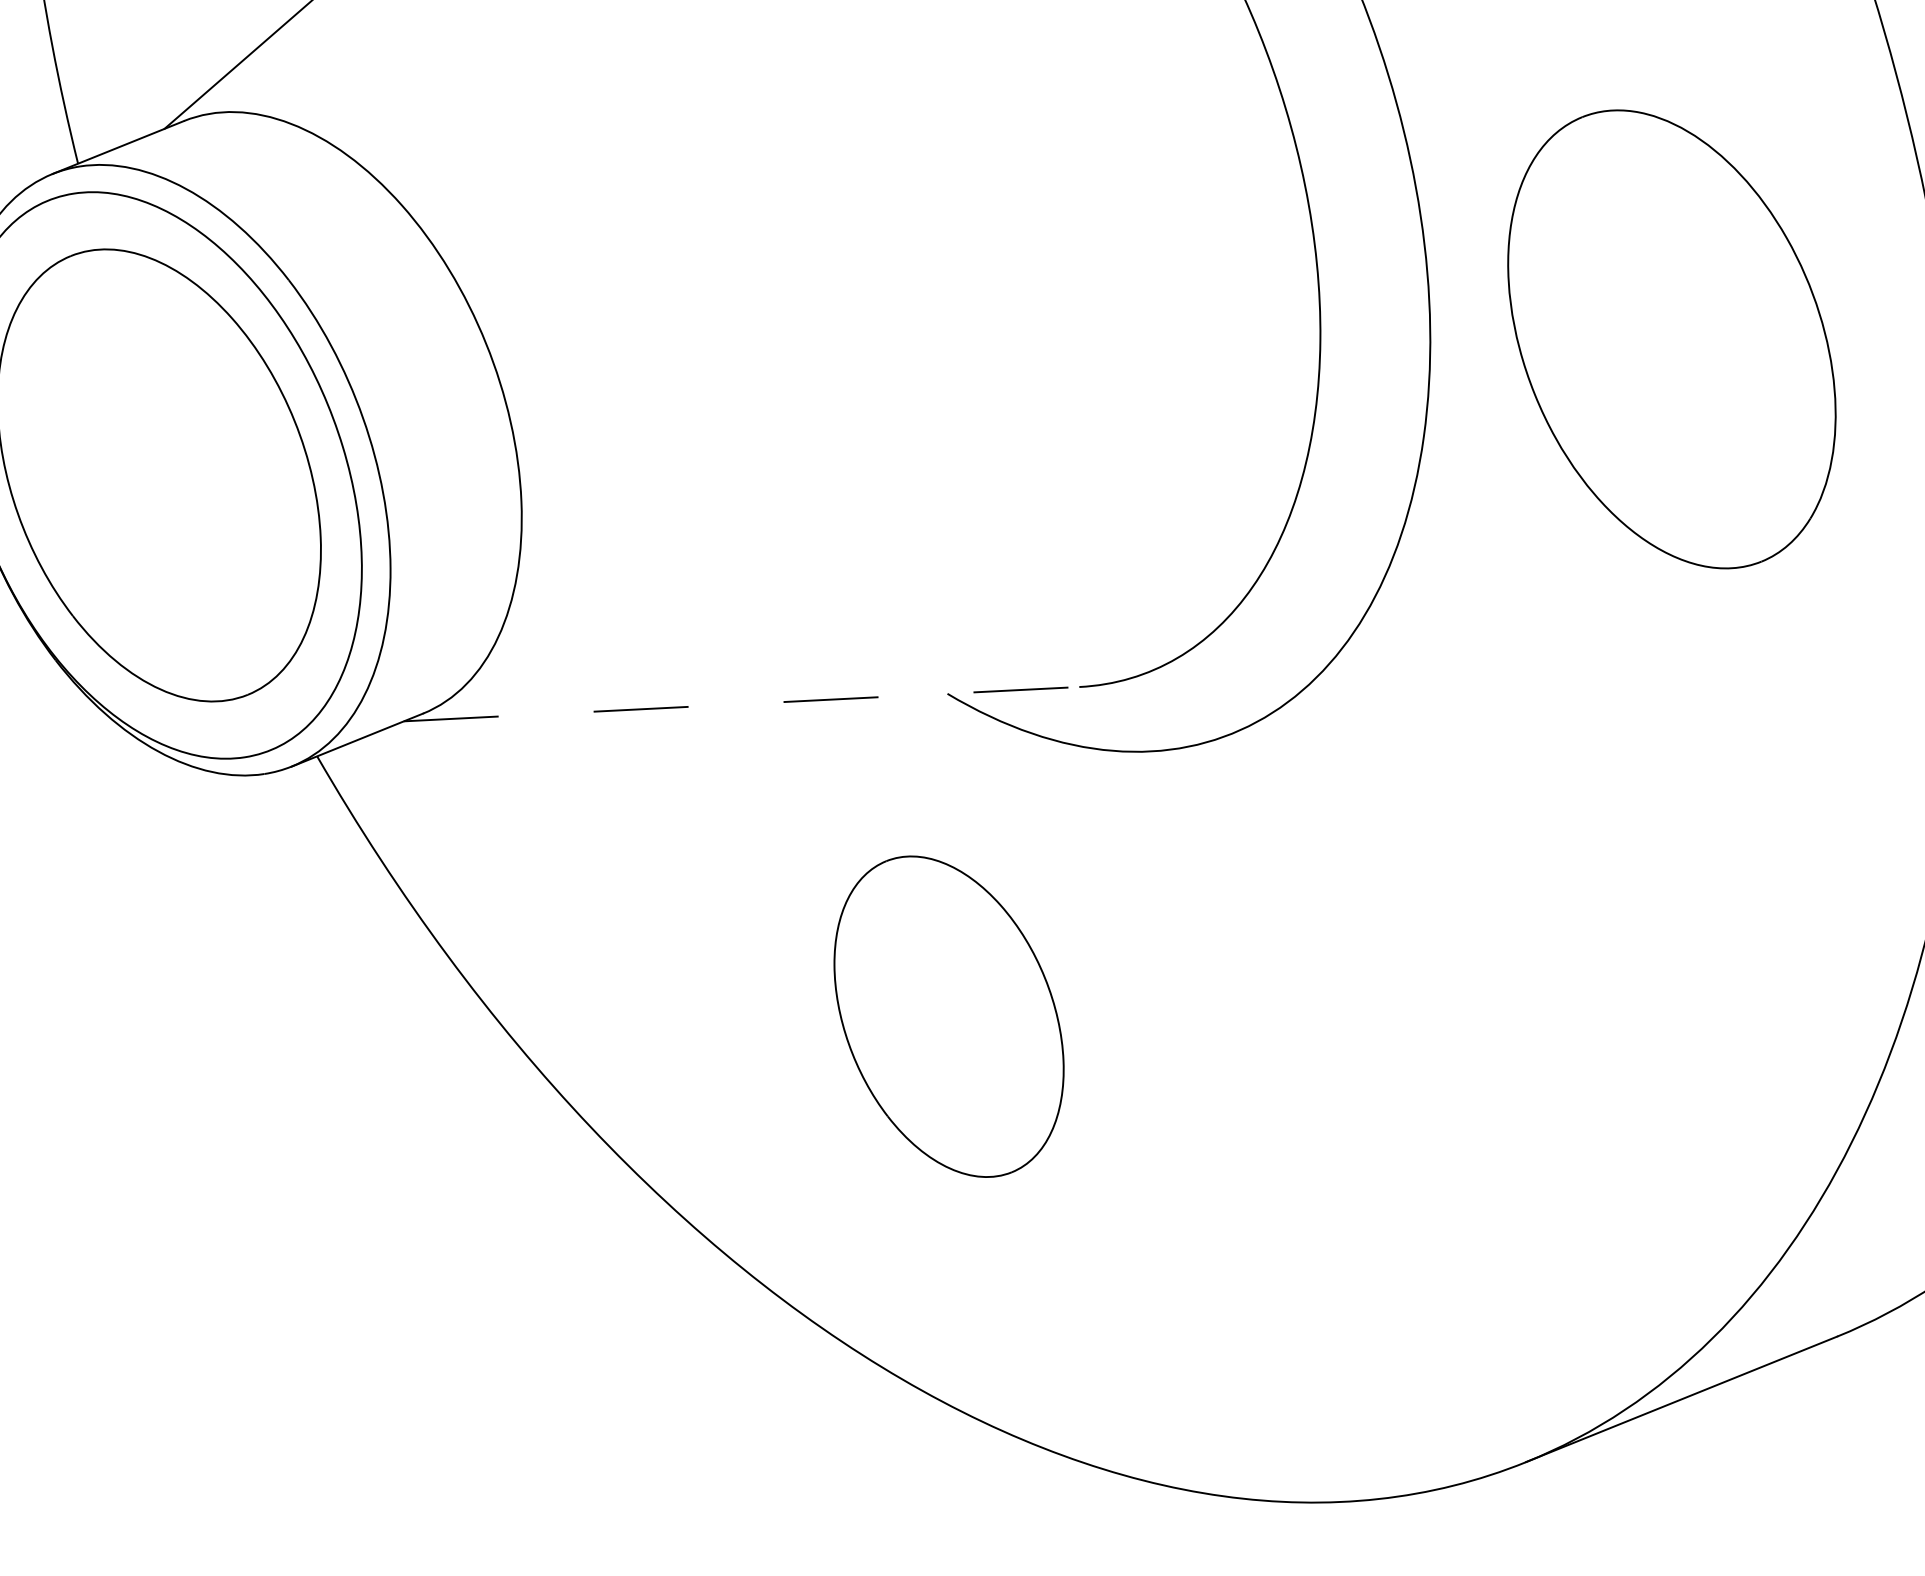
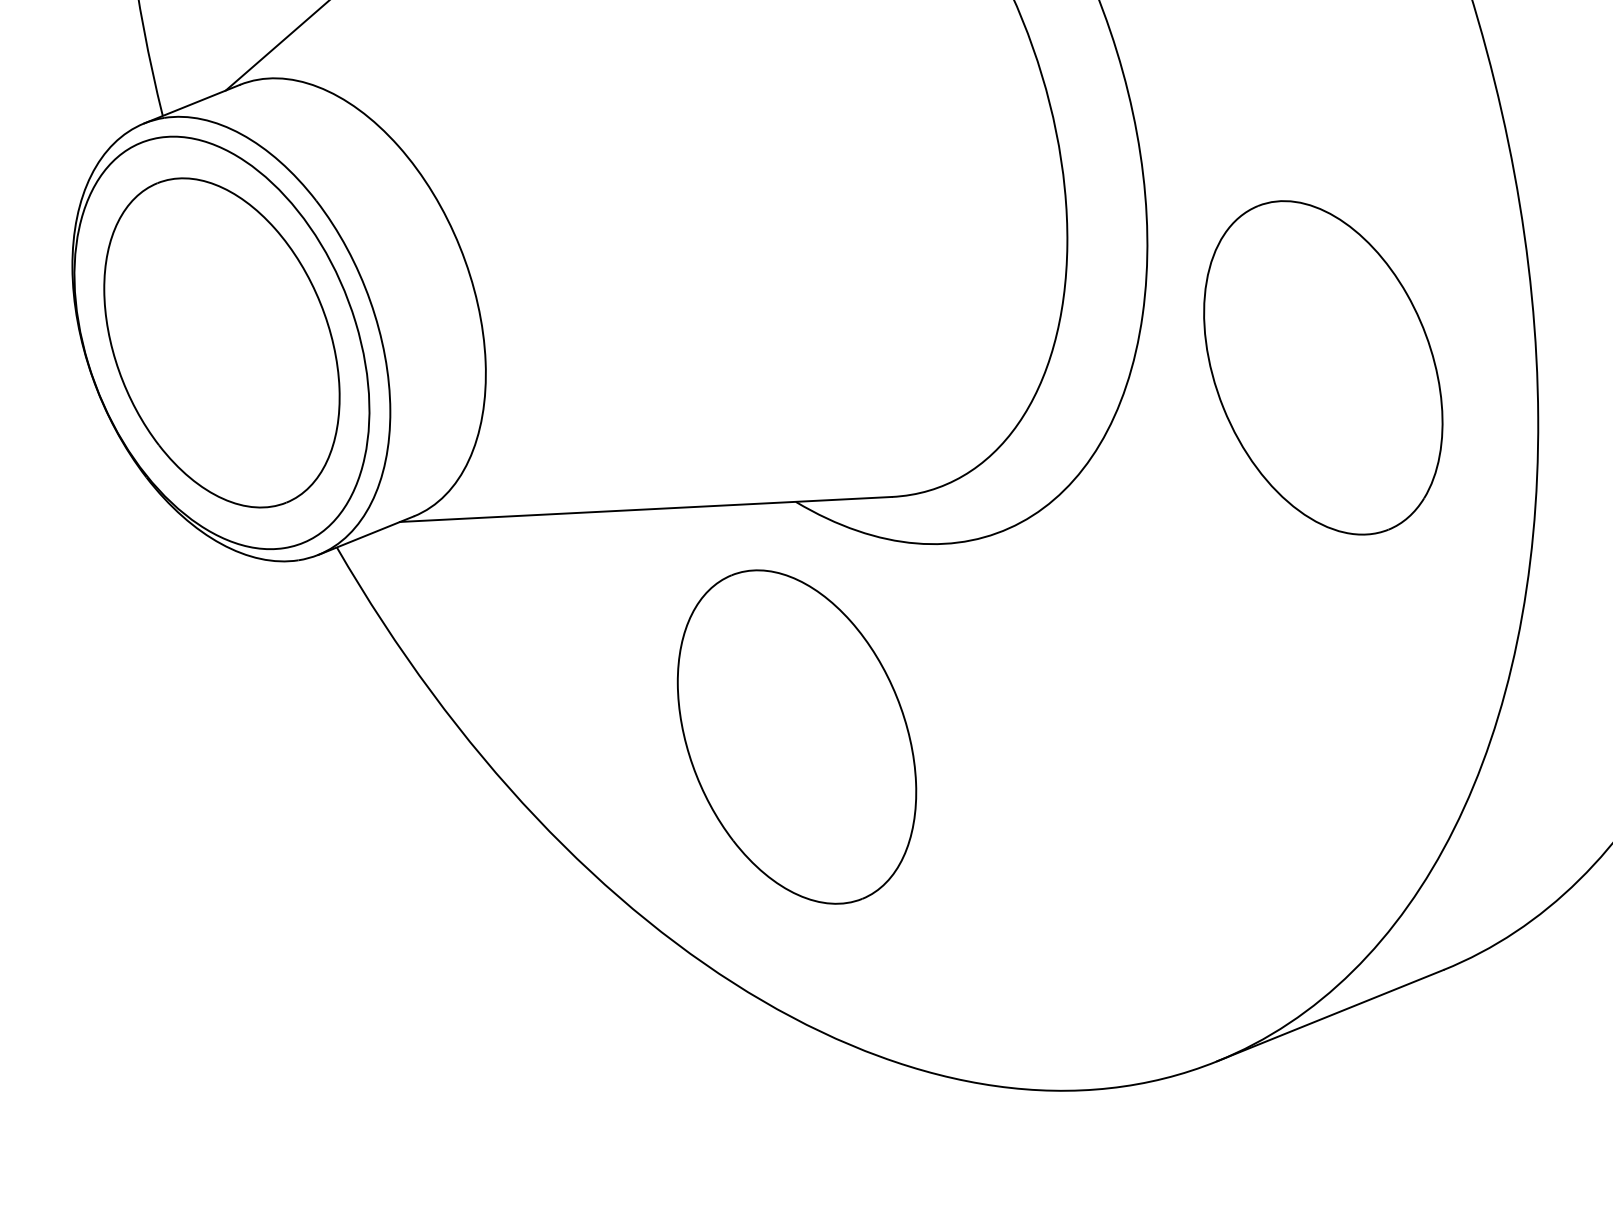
part: (1672, 338) -> (1323, 367), moved
line: (742, 704) -> (646, 509), dashed -> solid
part: (948, 1015) -> (796, 736), size x1.43

